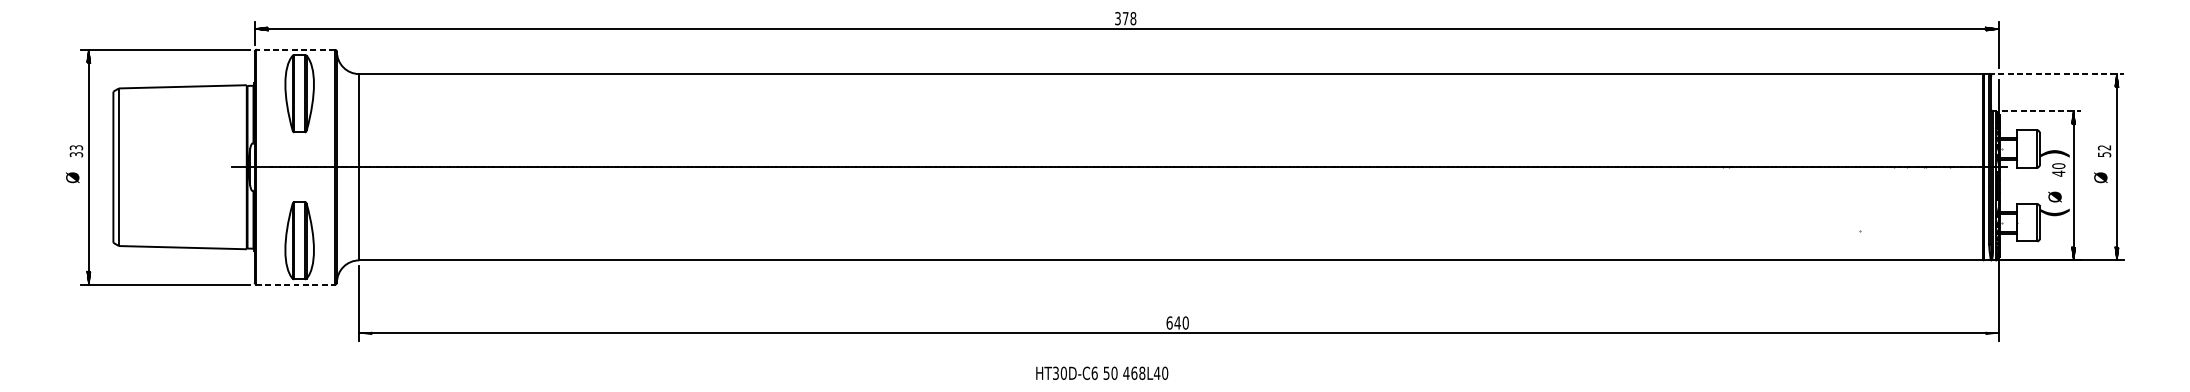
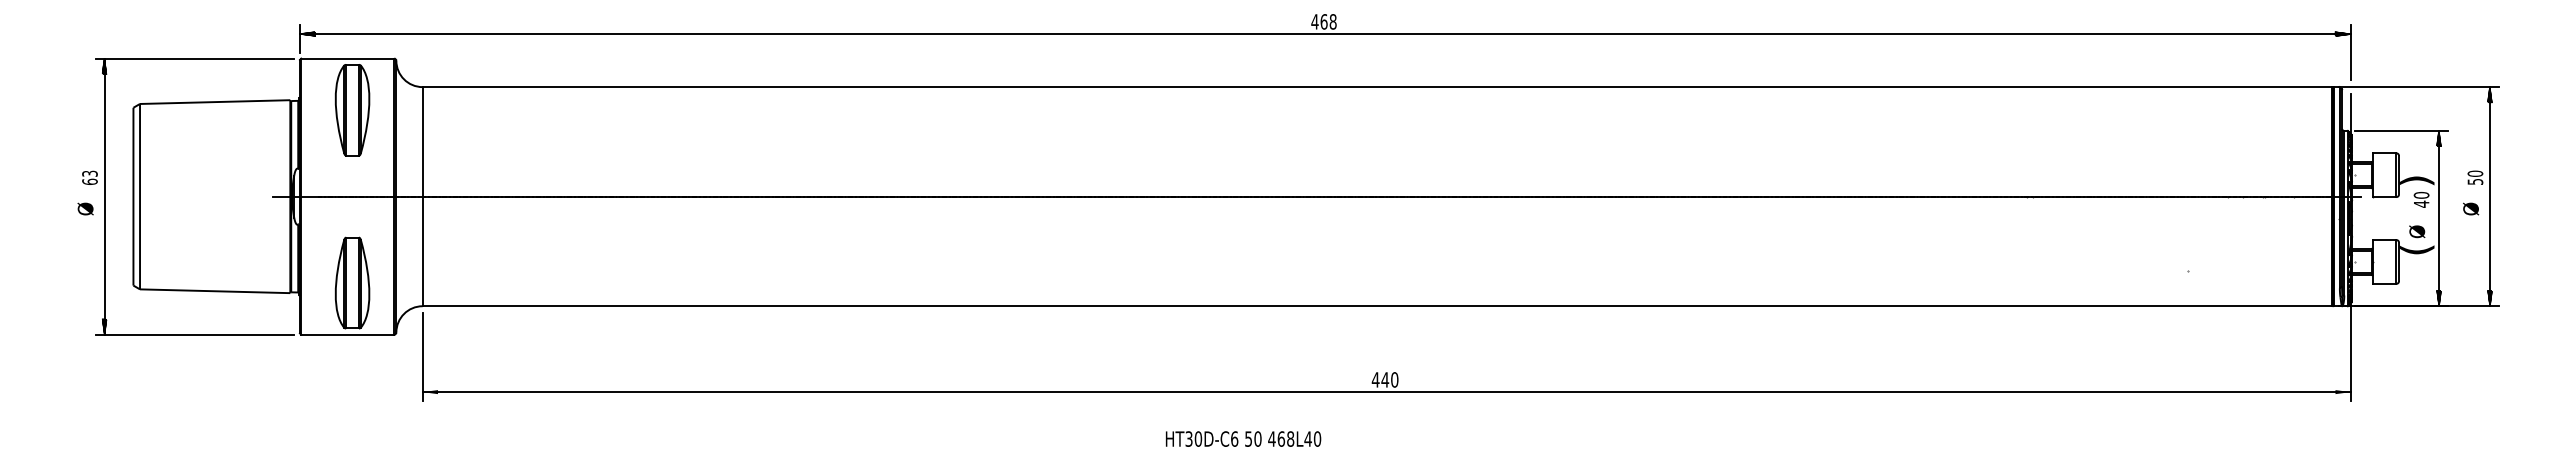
text: (1121, 18) -> (1319, 21), 378 -> 468
line: (295, 49) -> (347, 58), dashed -> solid
line: (2057, 74) -> (2419, 87), dashed -> solid
line: (2041, 110) -> (2401, 130), dashed -> solid
text: (2104, 147) -> (2475, 173), 52 -> 50
text: (76, 154) -> (89, 181), 33 -> 63
line: (296, 284) -> (348, 334), dashed -> solid
text: (1169, 322) -> (1375, 379), 640 -> 440
text: (1102, 372) -> (1243, 438), moved

